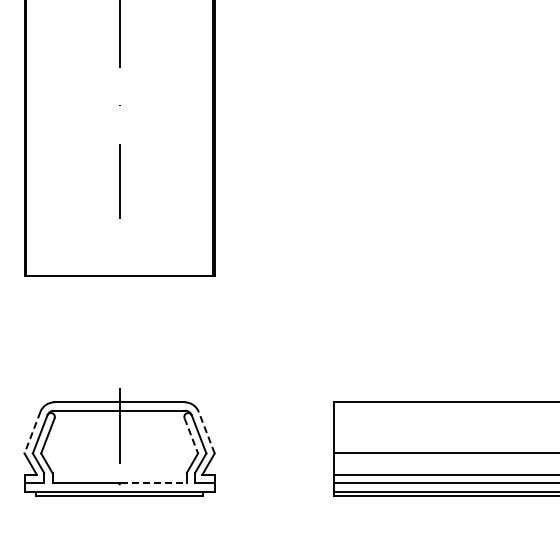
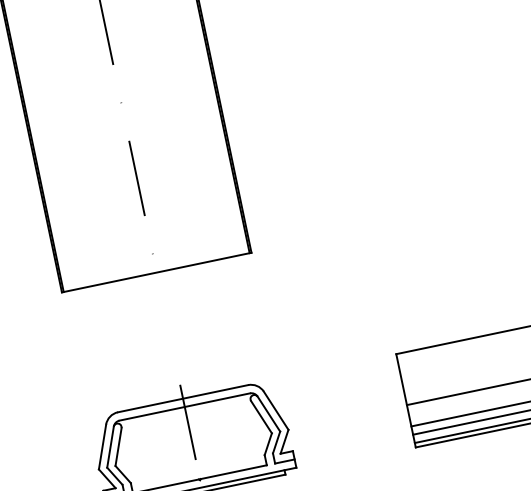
line: (206, 432) -> (275, 410), dashed -> solid
line: (32, 433) -> (102, 447), dashed -> solid
line: (191, 435) -> (261, 416), dashed -> solid
line: (154, 483) -> (234, 472), dashed -> solid

